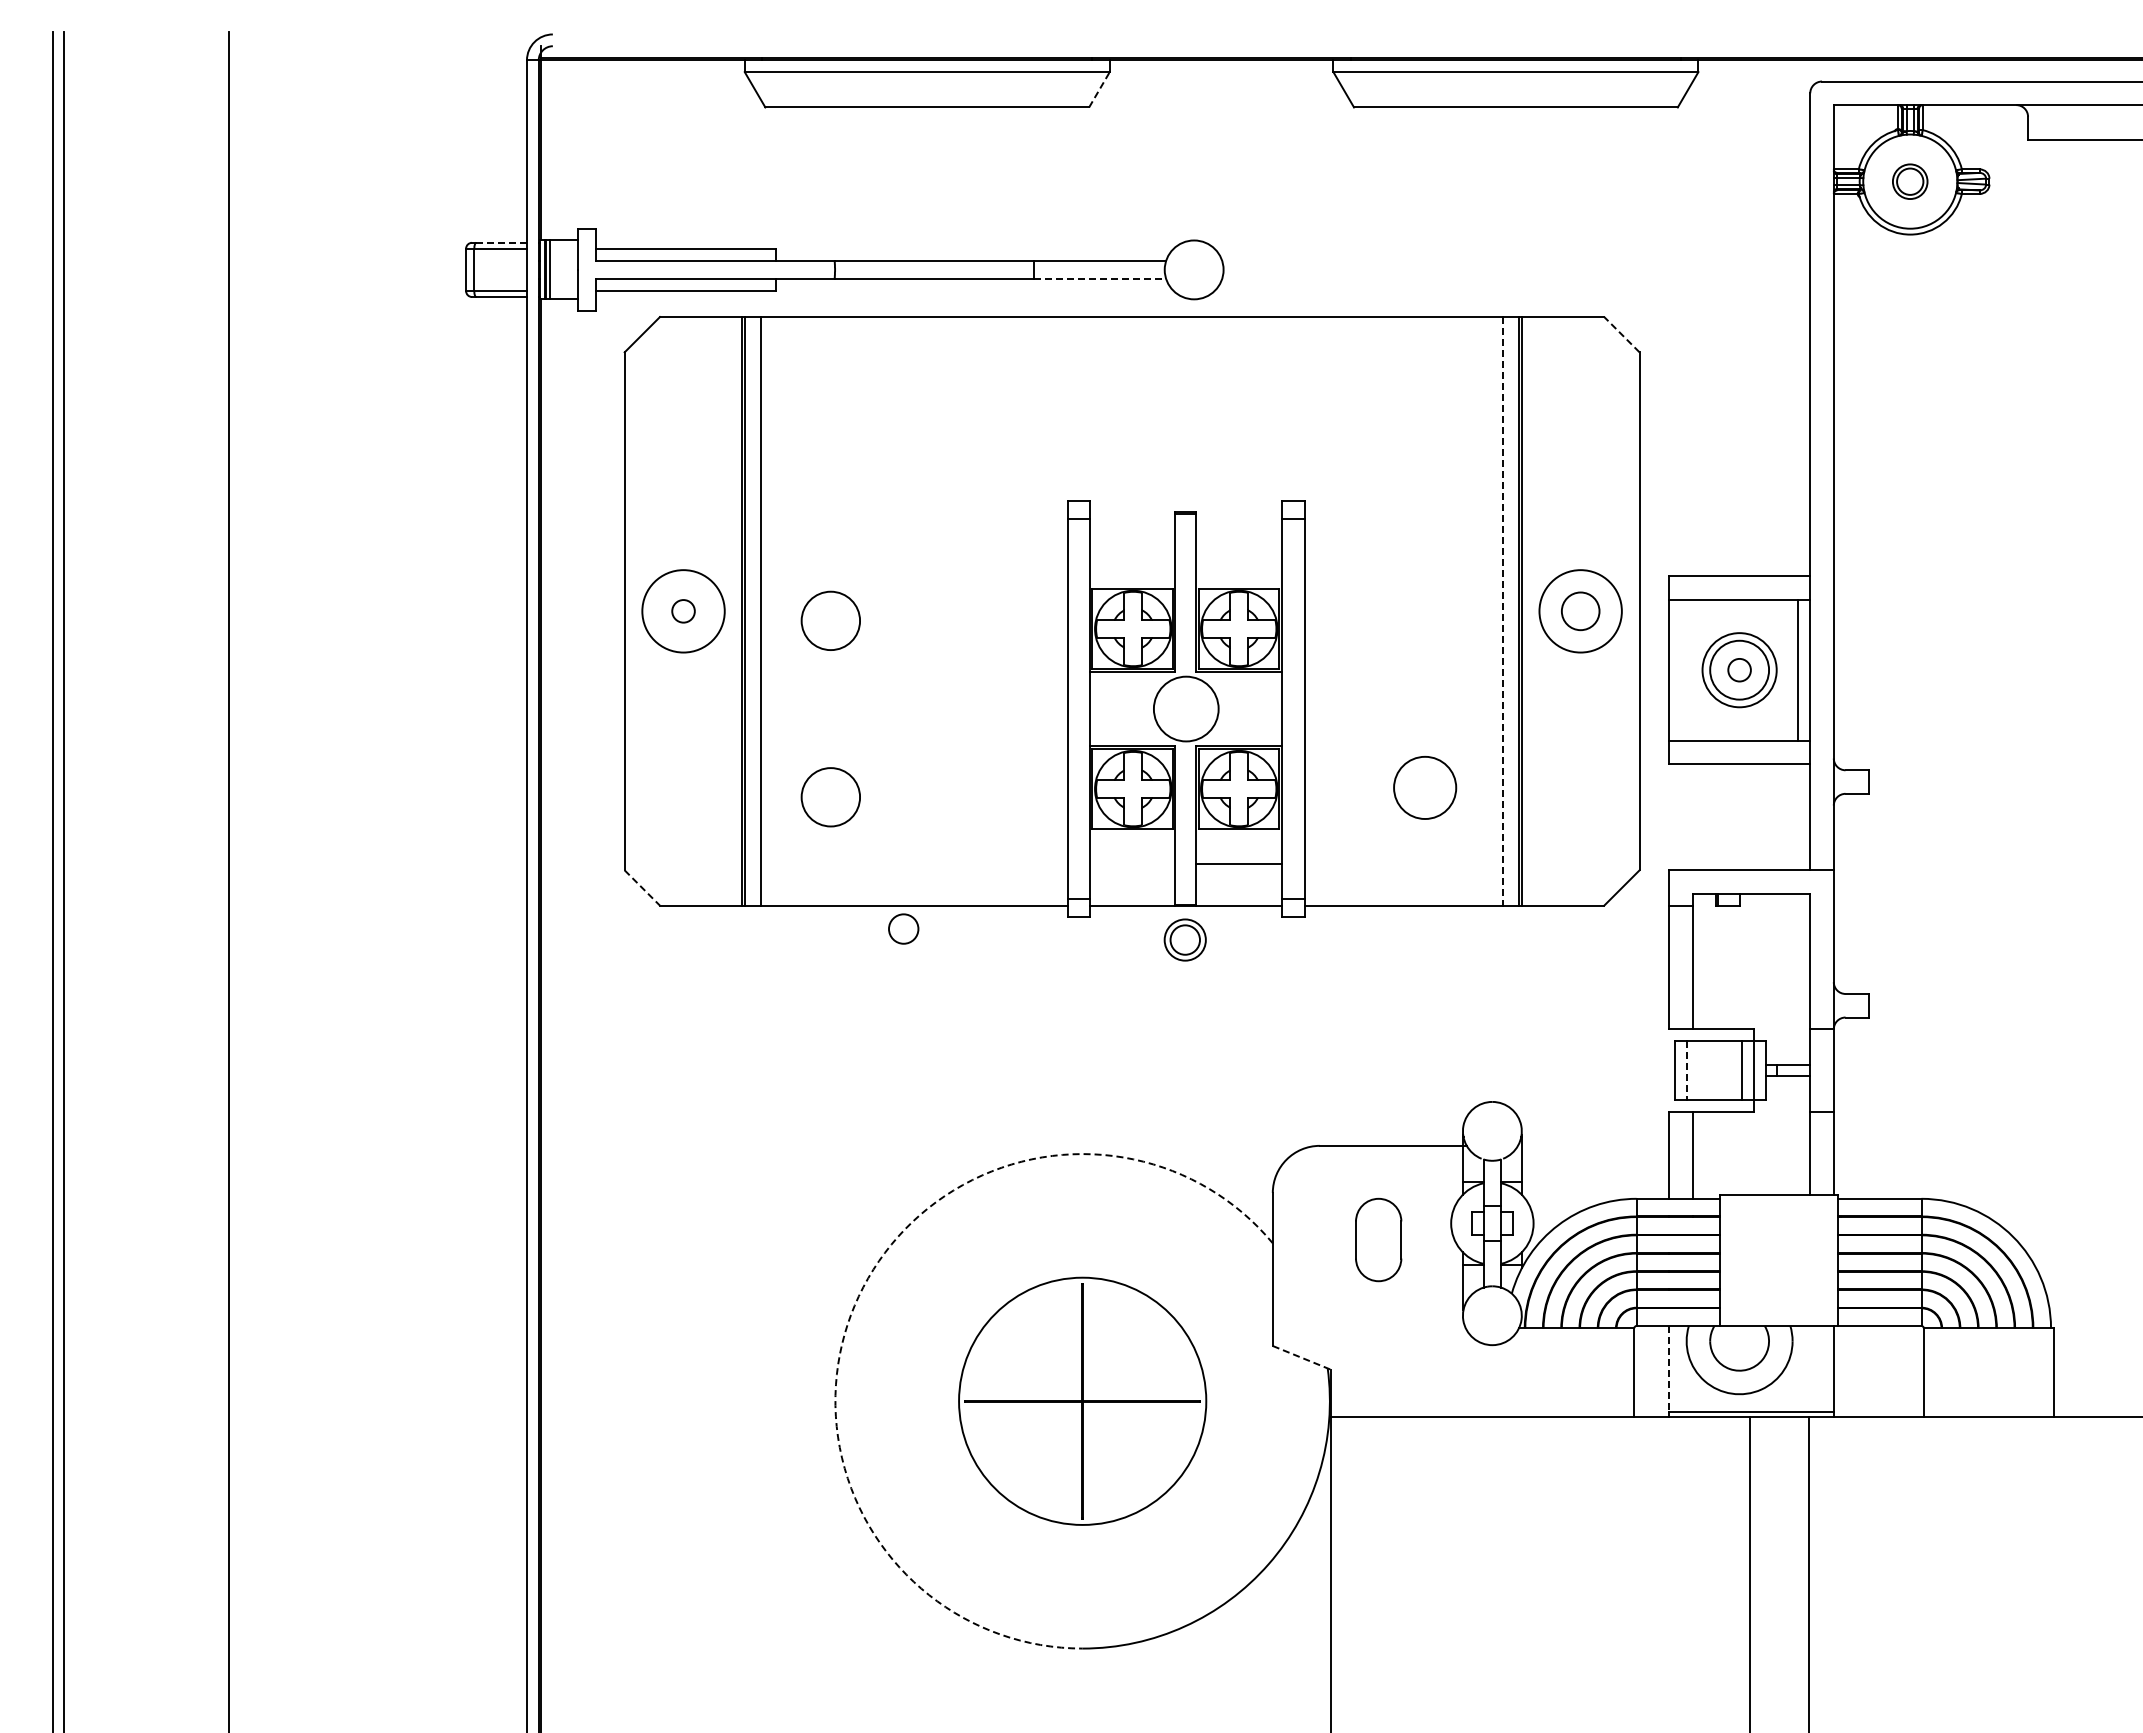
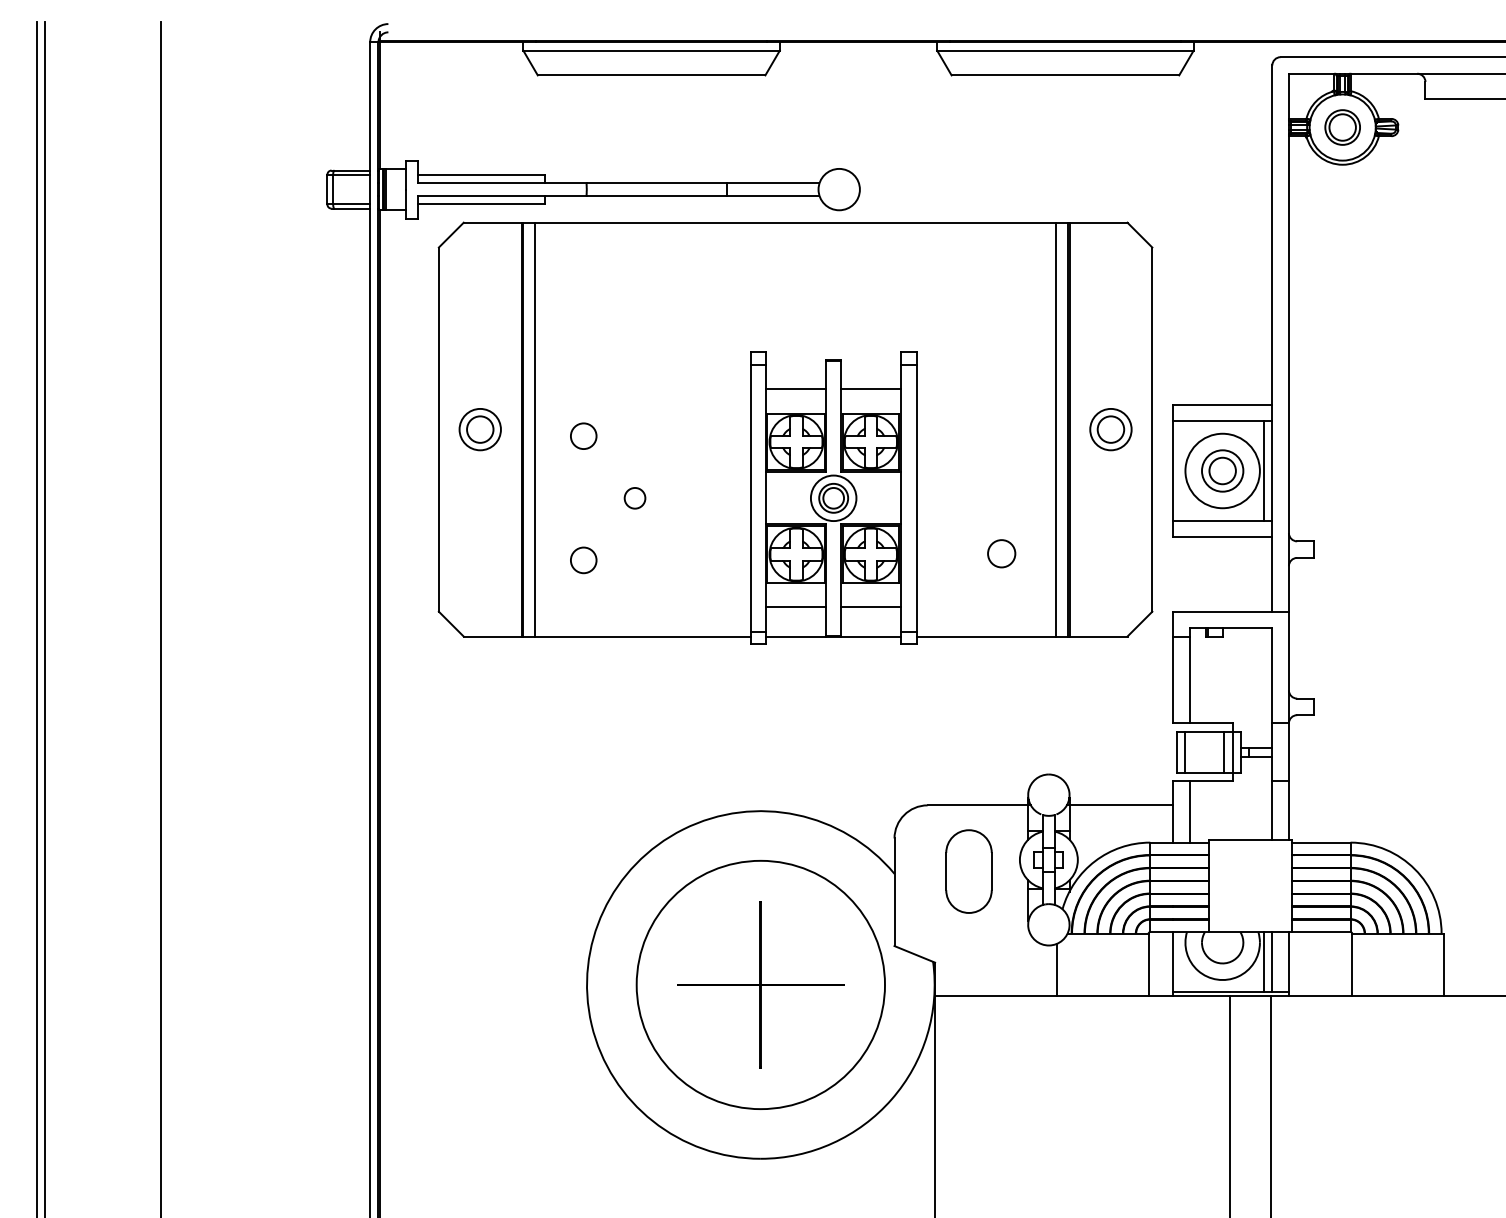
line: (1099, 89) -> (772, 62), dashed -> solid
part: (1909, 181) -> (1342, 127), size x1.43
line: (502, 242) -> (352, 170), dashed -> solid
line: (1100, 278) -> (773, 195), dashed -> solid
line: (1621, 334) -> (1139, 235), dashed -> solid
line: (1132, 554) -> (795, 389), added
line: (1239, 554) -> (871, 389), added
circle: (683, 610) -> (480, 429), size x0.71
circle: (1580, 610) -> (1110, 429), size x0.71
circle: (683, 611) -> (480, 429), size x1.67
line: (1502, 611) -> (1055, 429), dashed -> solid
circle: (830, 620) -> (583, 436), size x0.62
circle: (1739, 670) -> (1222, 471), size x1.43
circle: (1739, 670) -> (1222, 471), size x1.67
circle: (1425, 787) -> (1001, 553), size x0.62
circle: (830, 797) -> (583, 560), size x0.62
line: (1132, 863) -> (795, 606), added
line: (642, 888) -> (451, 624), dashed -> solid
circle: (903, 928) -> (634, 497), moved
part: (1184, 939) -> (833, 497), moved
line: (1686, 1071) -> (1185, 753), dashed -> solid
line: (1593, 1145) -> (1119, 805), added
part: (1378, 1239) -> (968, 871), size x1.43
arc: (858, 1296) -> (603, 911), dashed -> solid
line: (1302, 1357) -> (915, 954), dashed -> solid
line: (1668, 1368) -> (1172, 961), dashed -> solid
line: (1798, 1368) -> (1264, 961), added
line: (1810, 1368) -> (1272, 961), added
line: (1504, 1379) -> (1057, 969), added
circle: (1082, 1400) -> (760, 984), size x1.43

